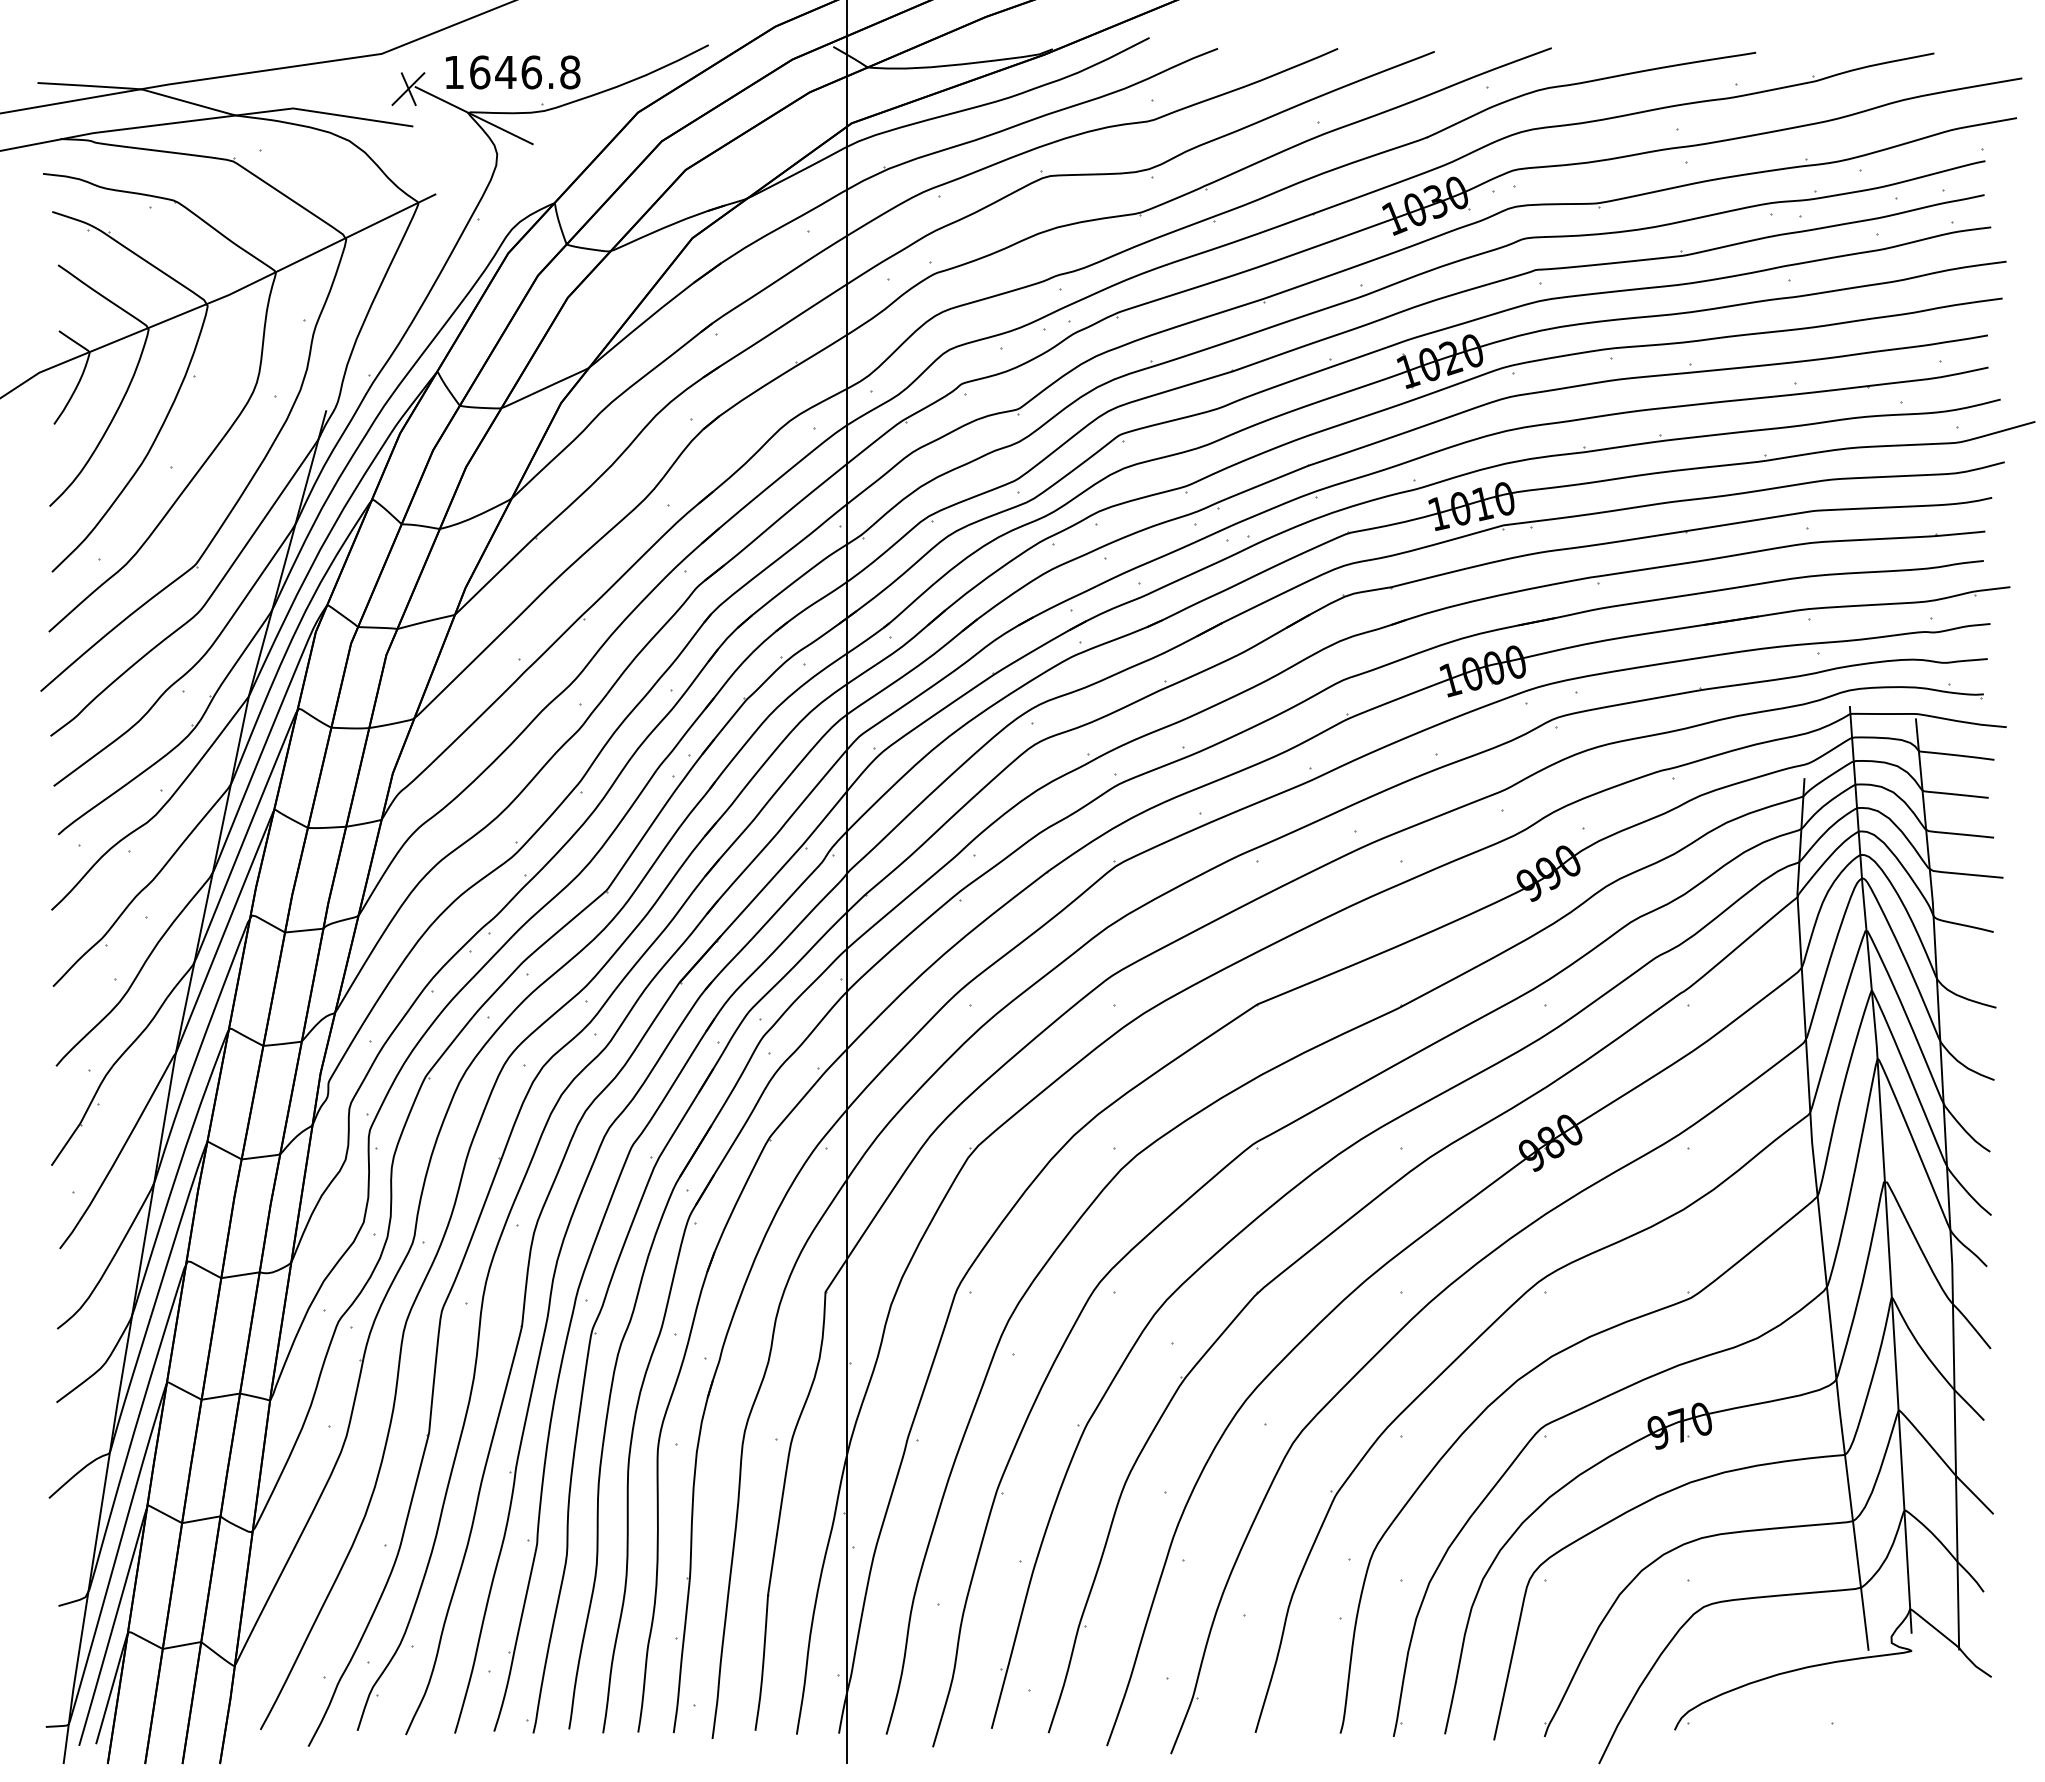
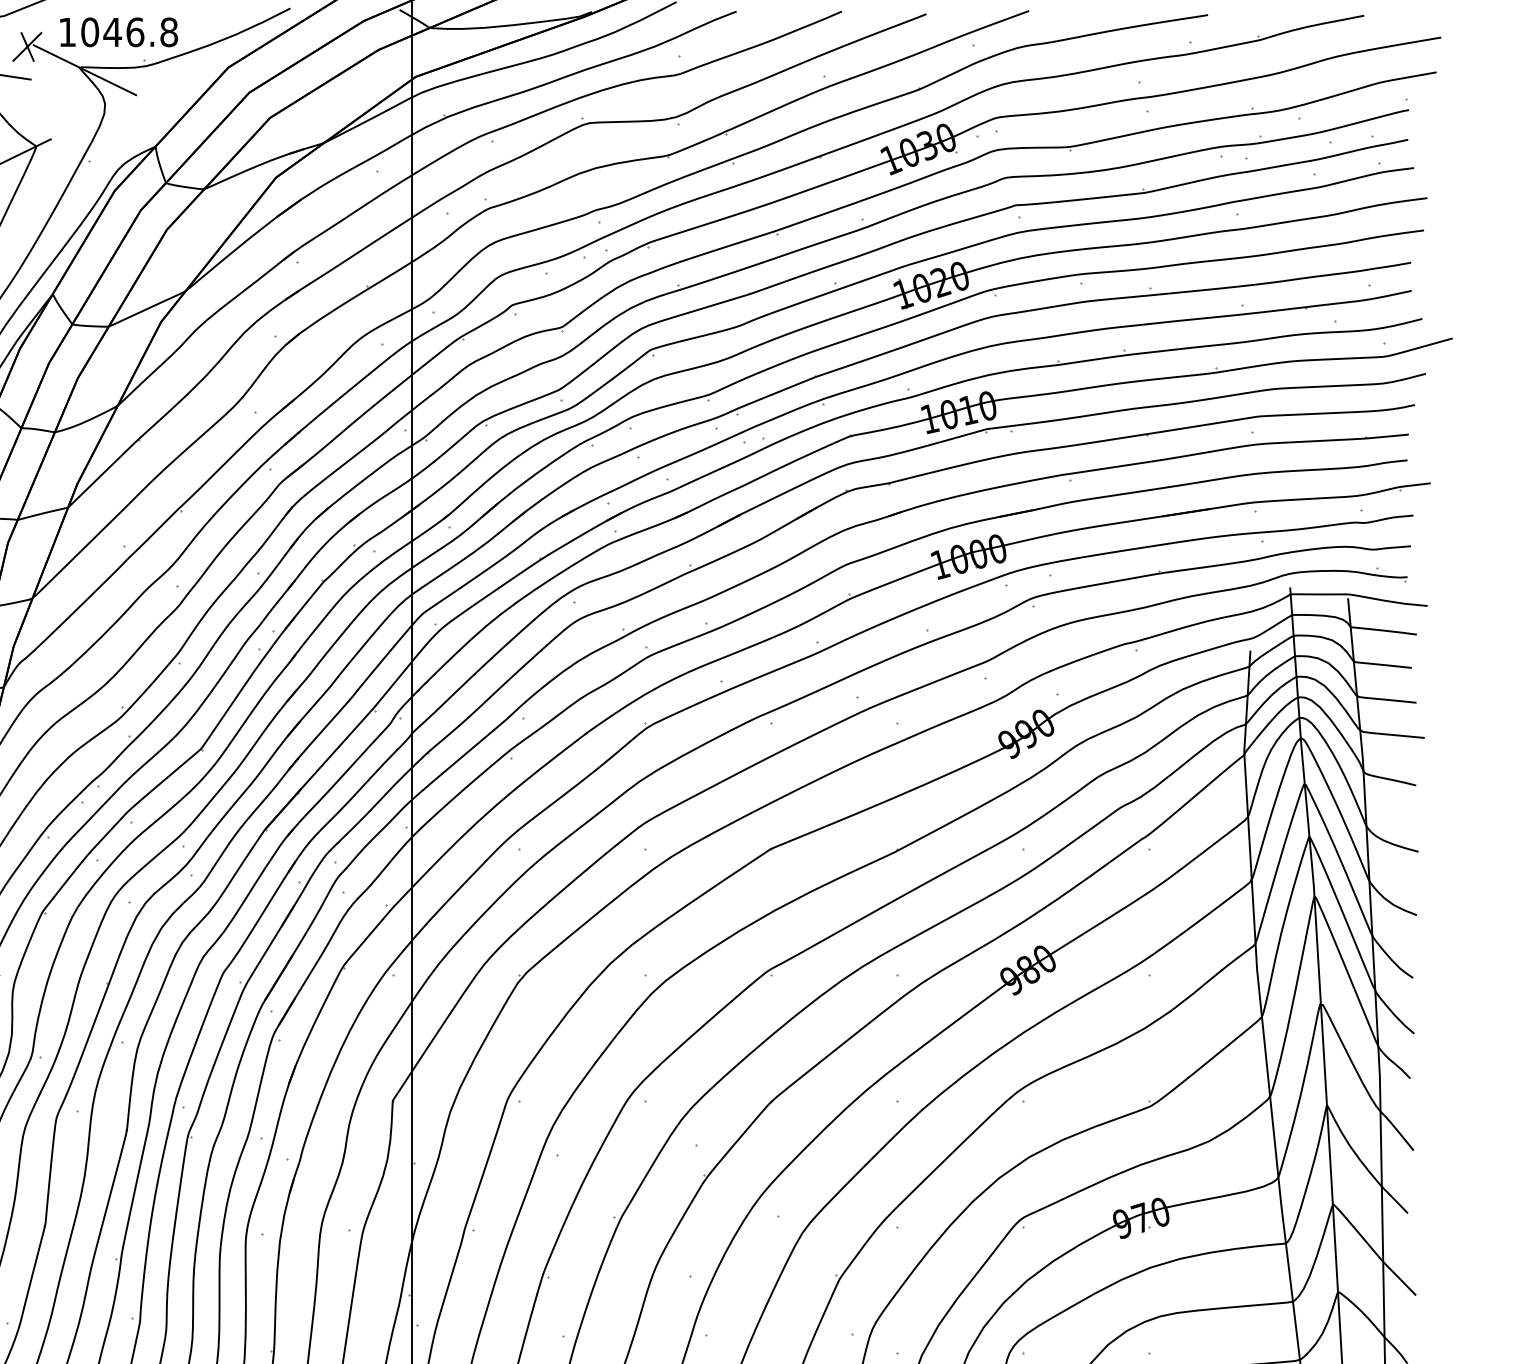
text: (480, 72) -> (90, 32), 1646.8 -> 1046.8

